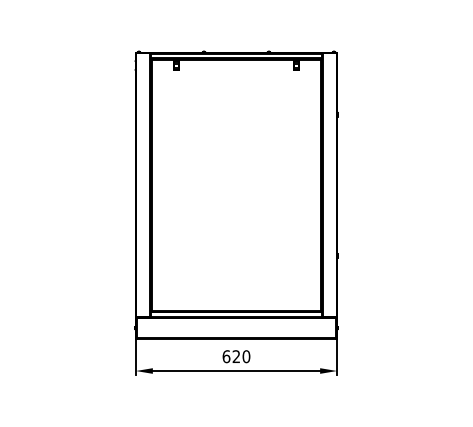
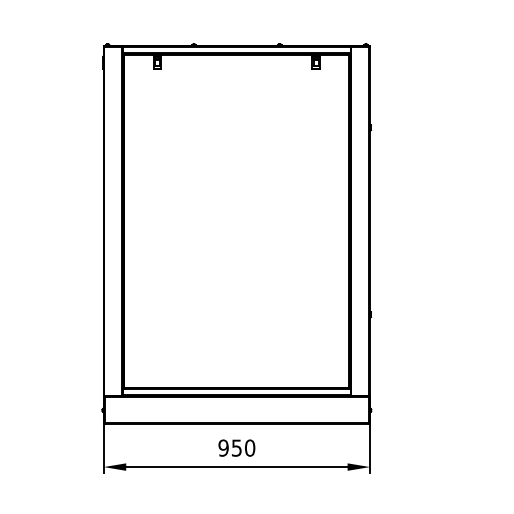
text: (231, 356) -> (230, 447), 620 -> 950

